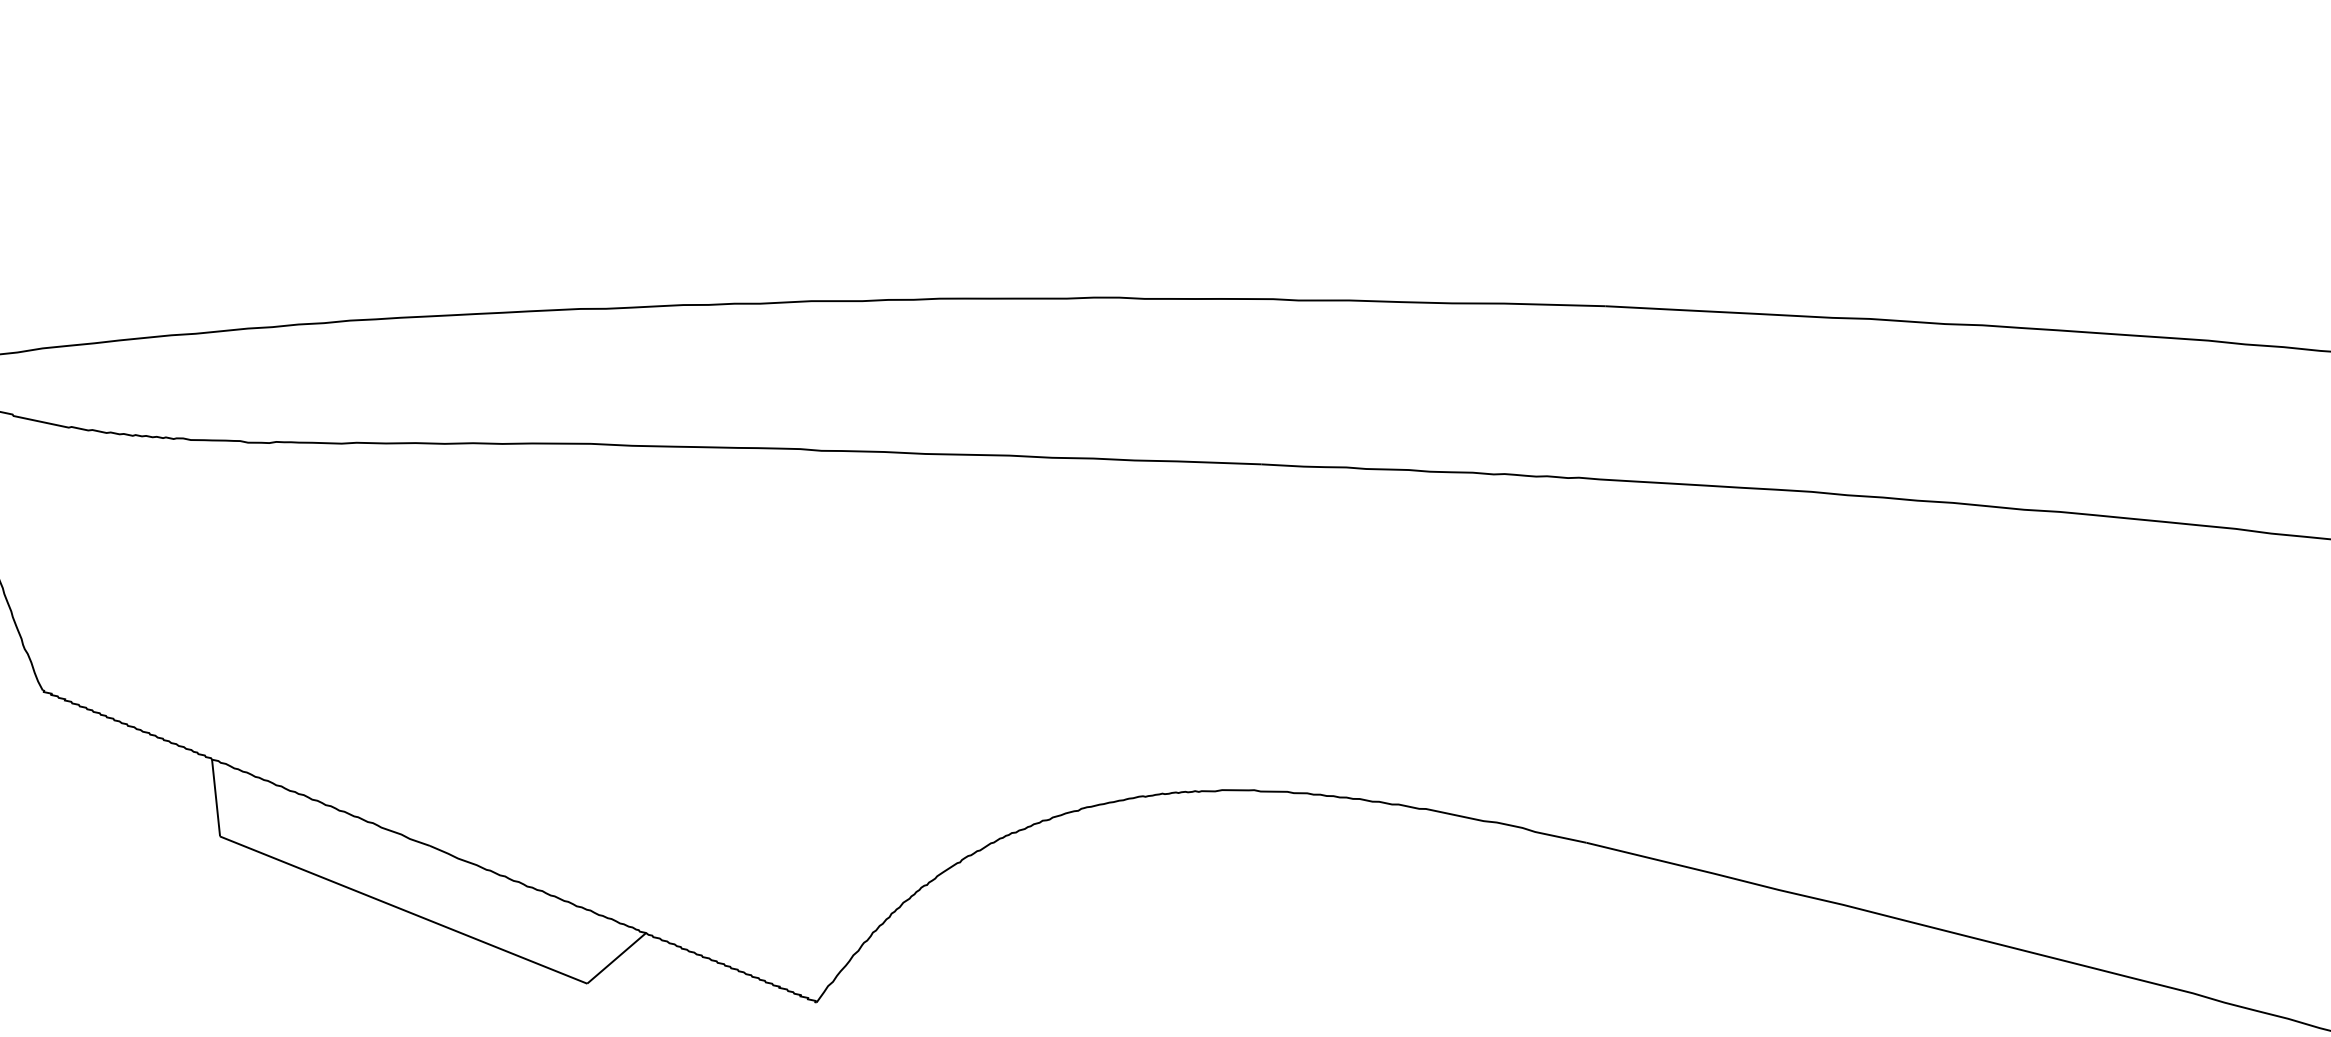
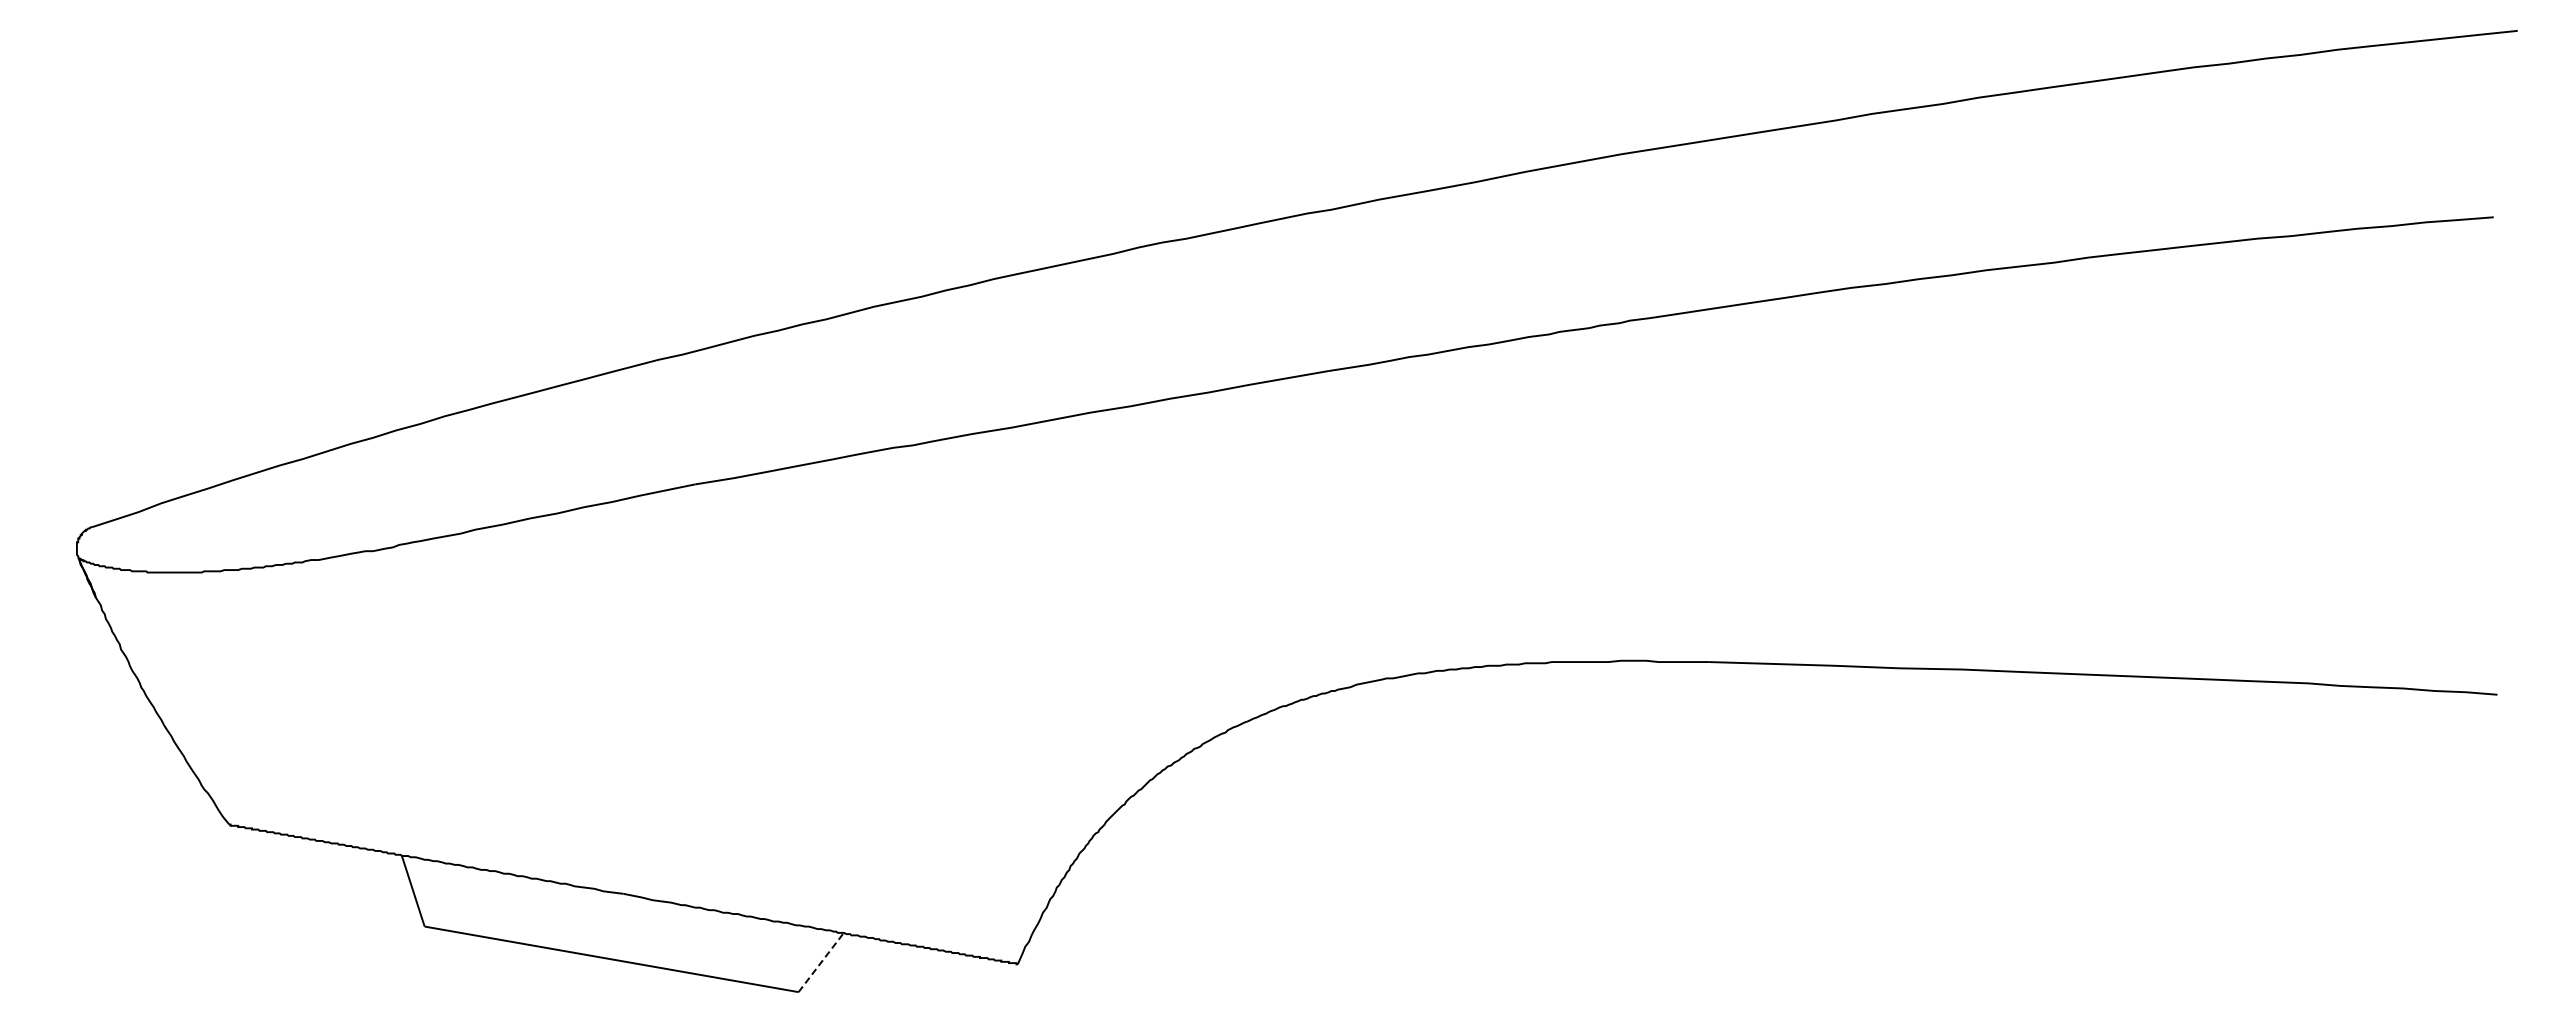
line: (616, 958) -> (821, 962), solid -> dashed

